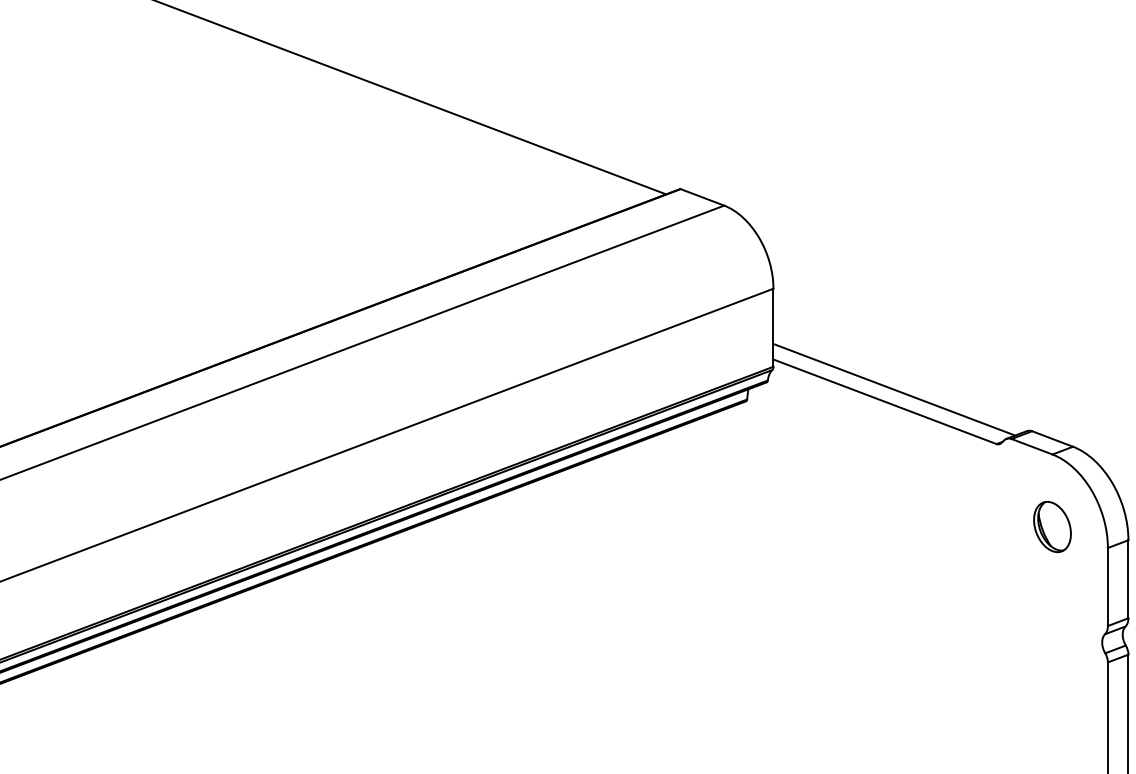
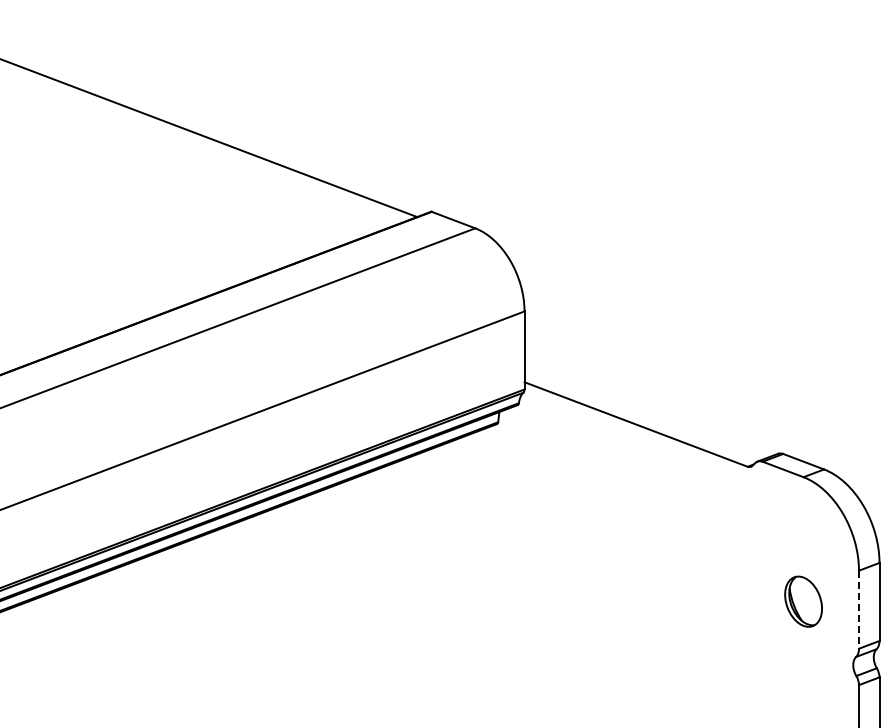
line: (894, 389) -> (645, 412), removed
part: (1052, 526) -> (803, 601), moved
line: (1107, 587) -> (858, 610), solid -> dashed

